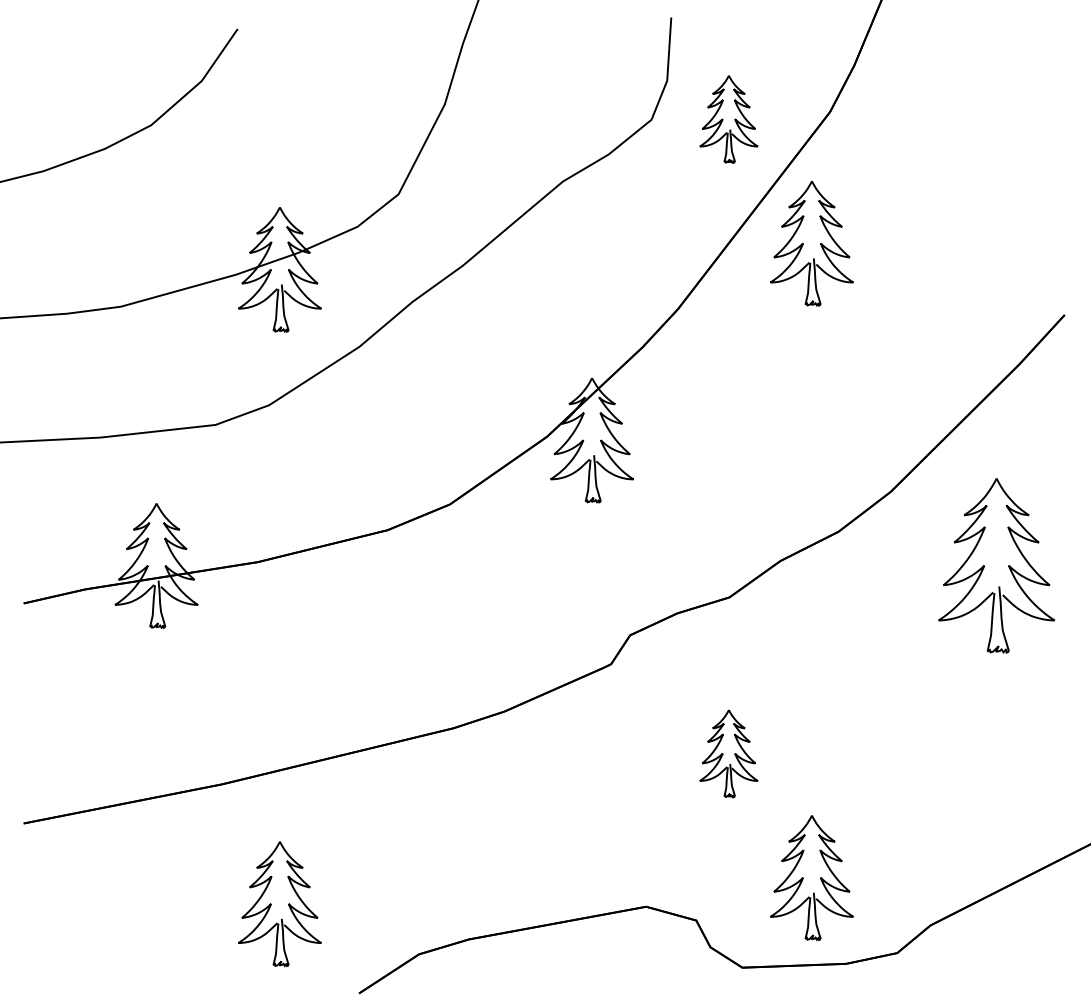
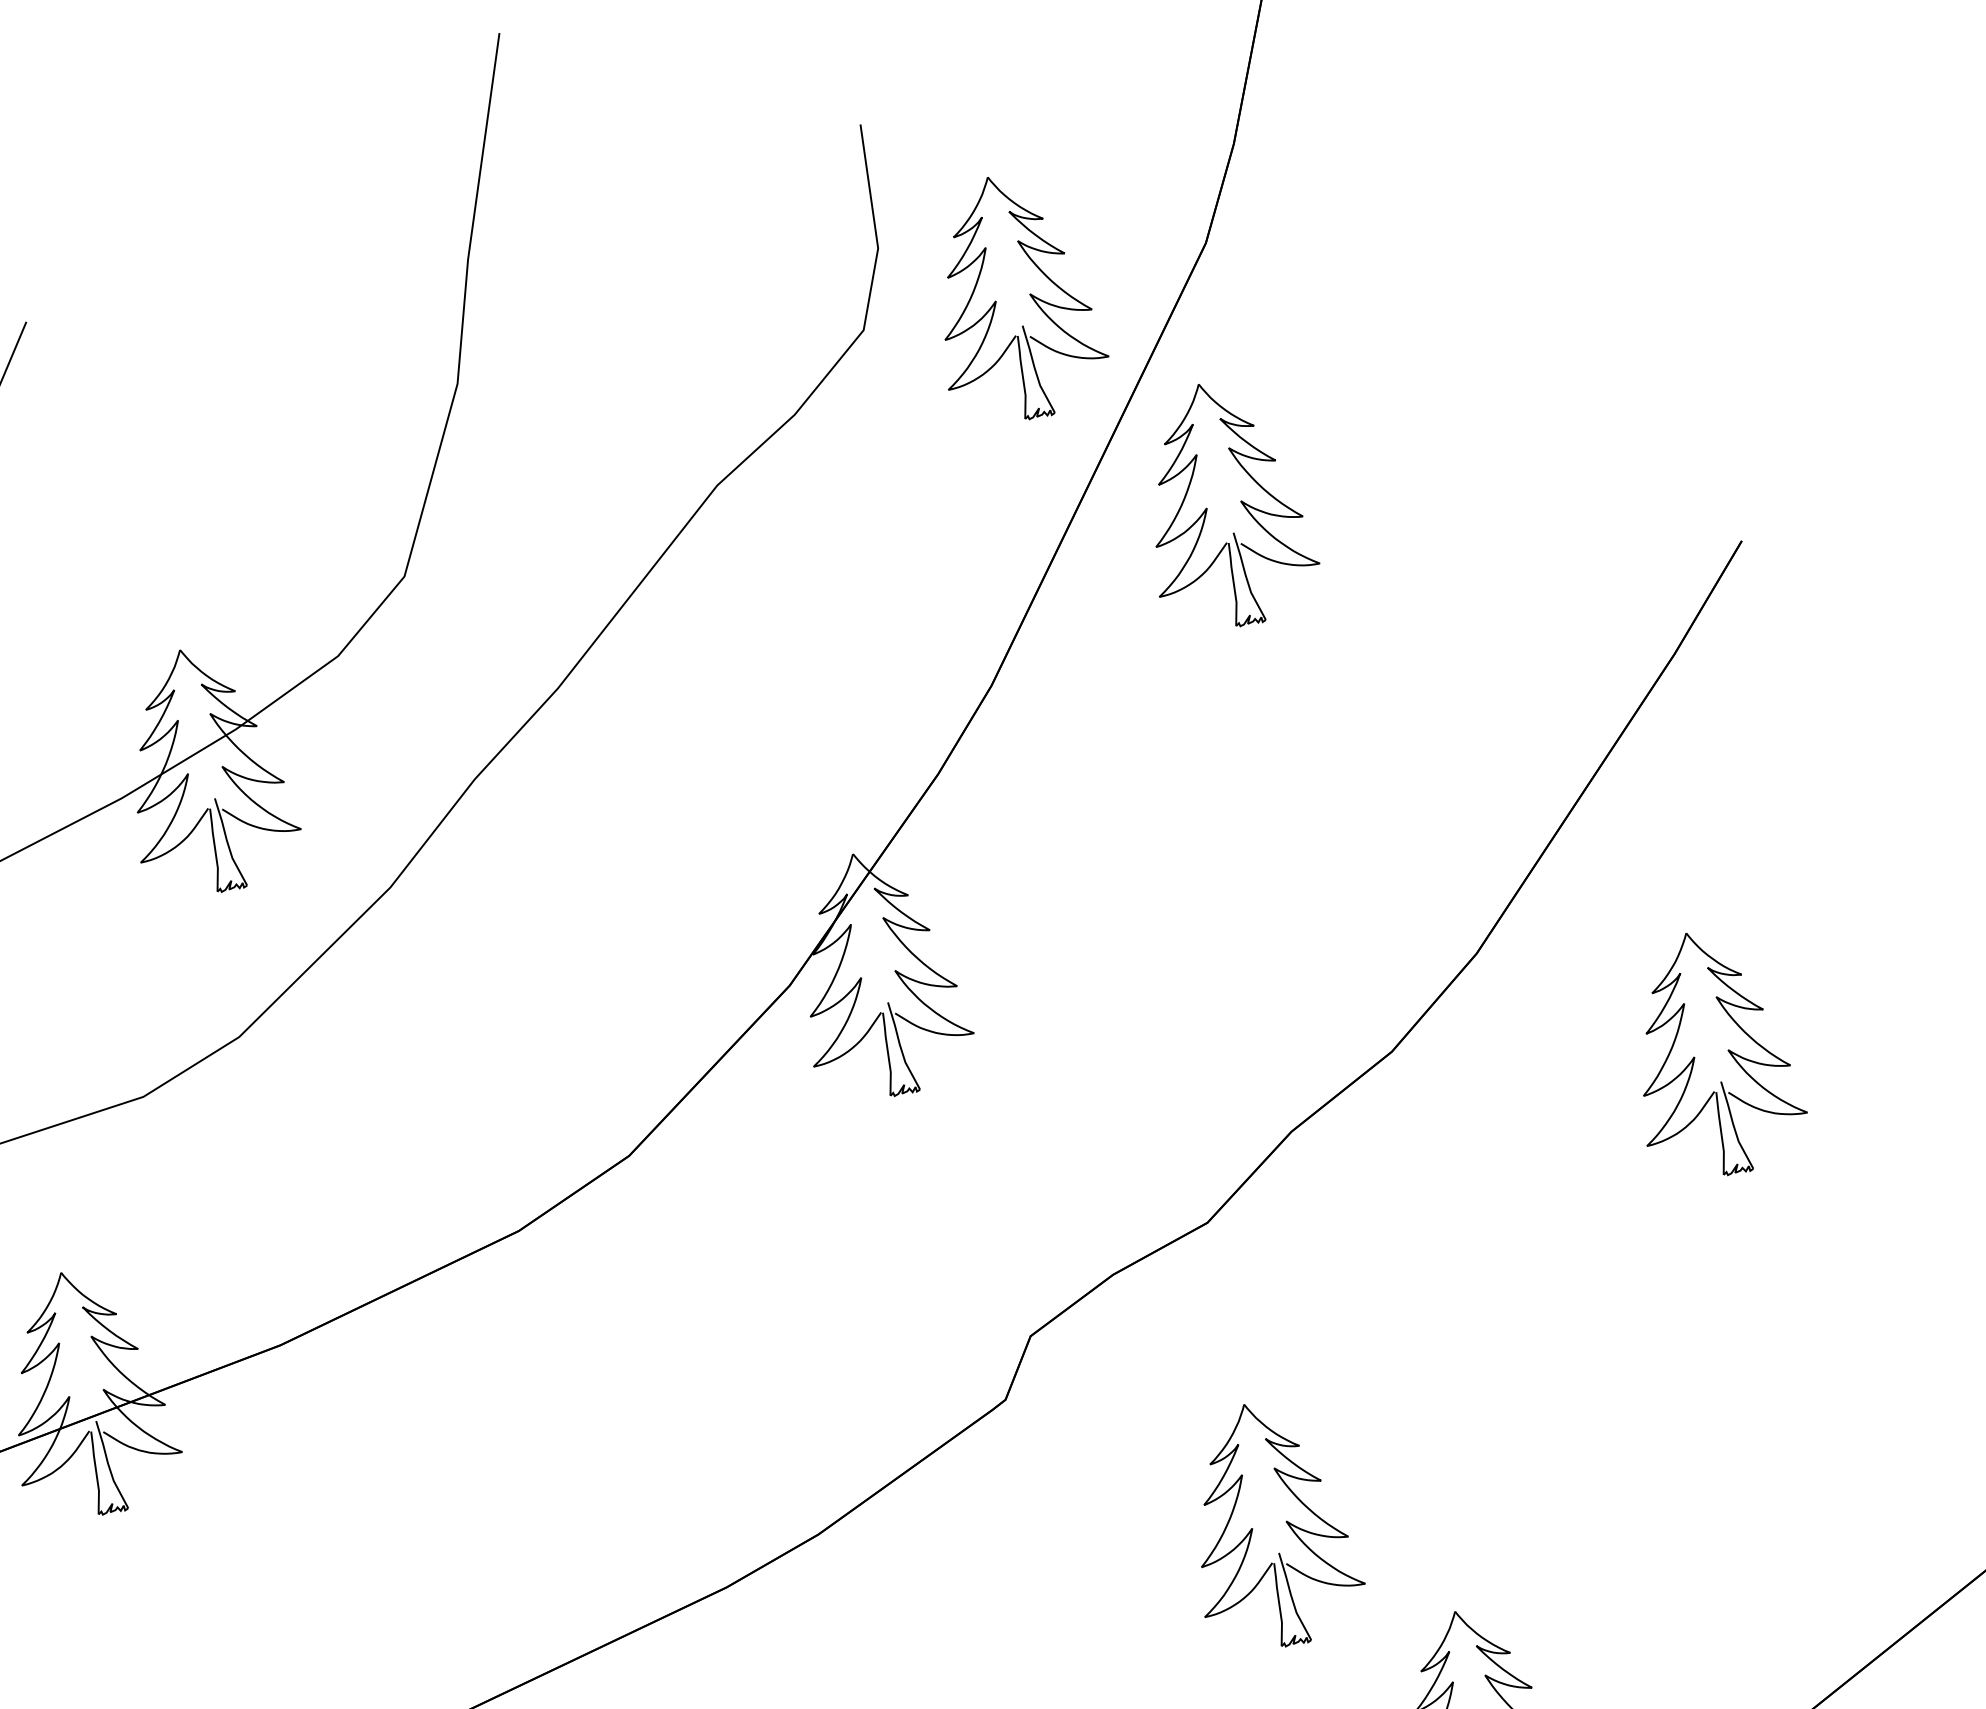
part: (728, 119) -> (1012, 298), size x1.43
part: (996, 565) -> (1711, 1053), size x0.71
part: (728, 753) -> (1268, 1525), size x1.43

